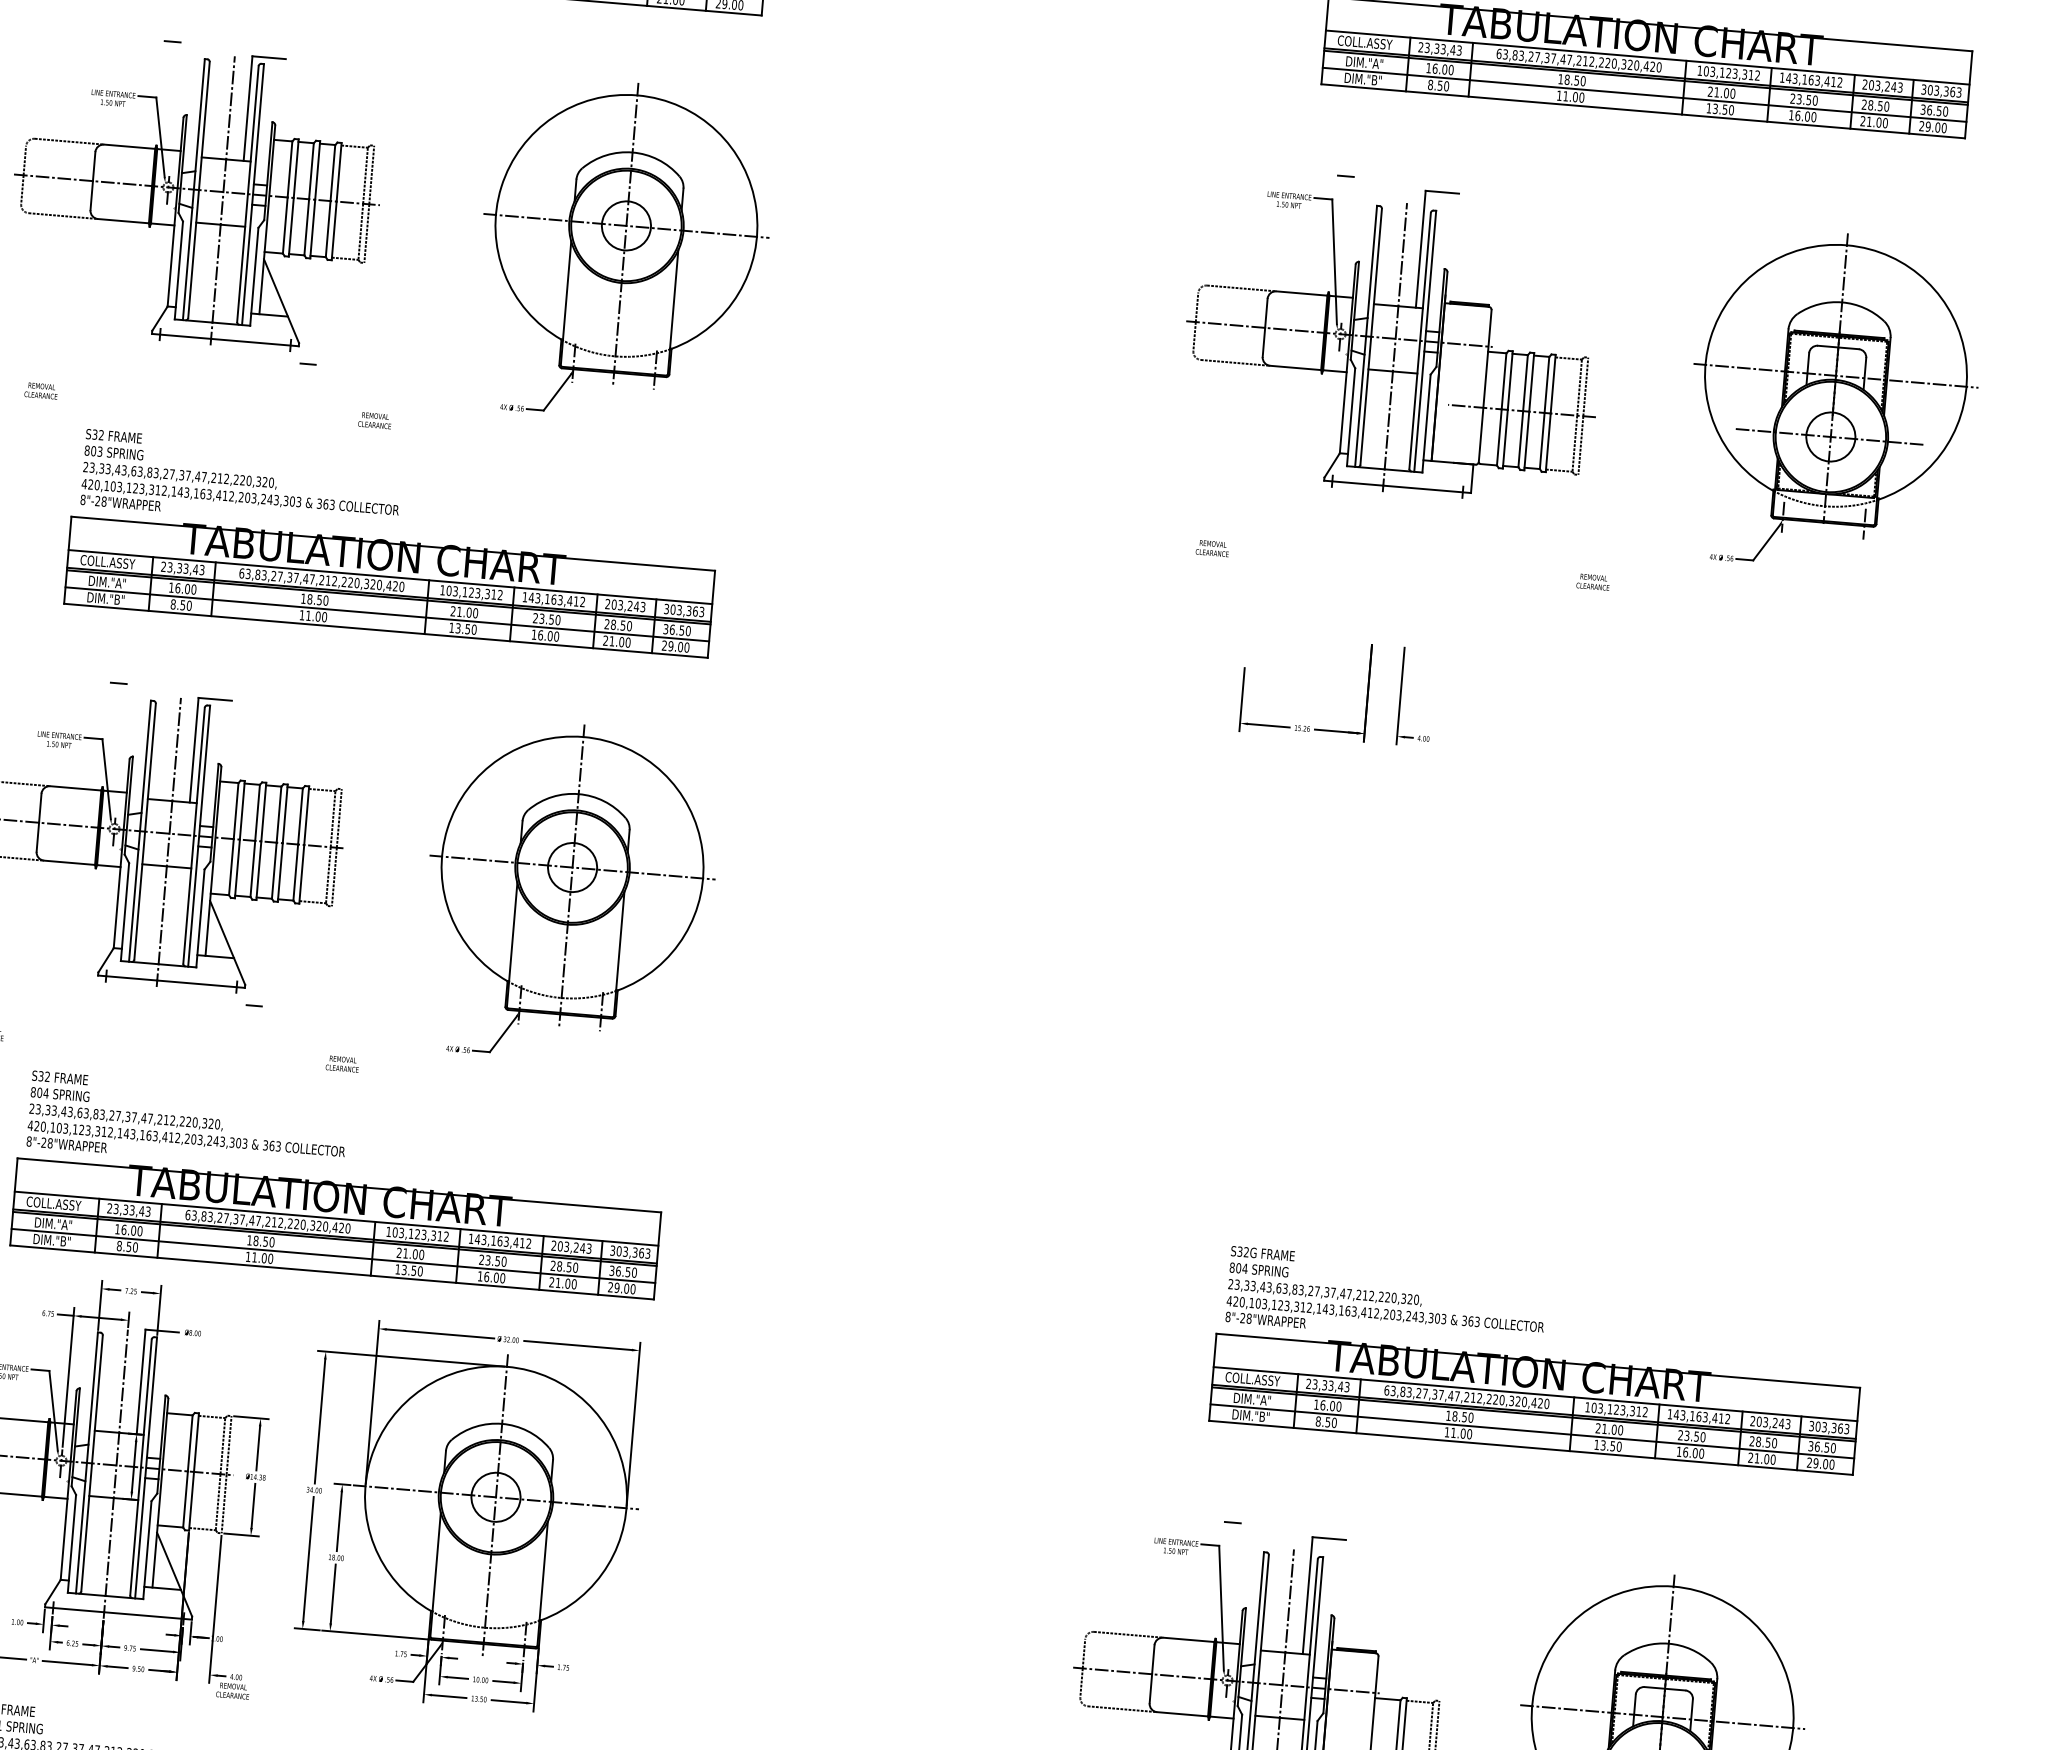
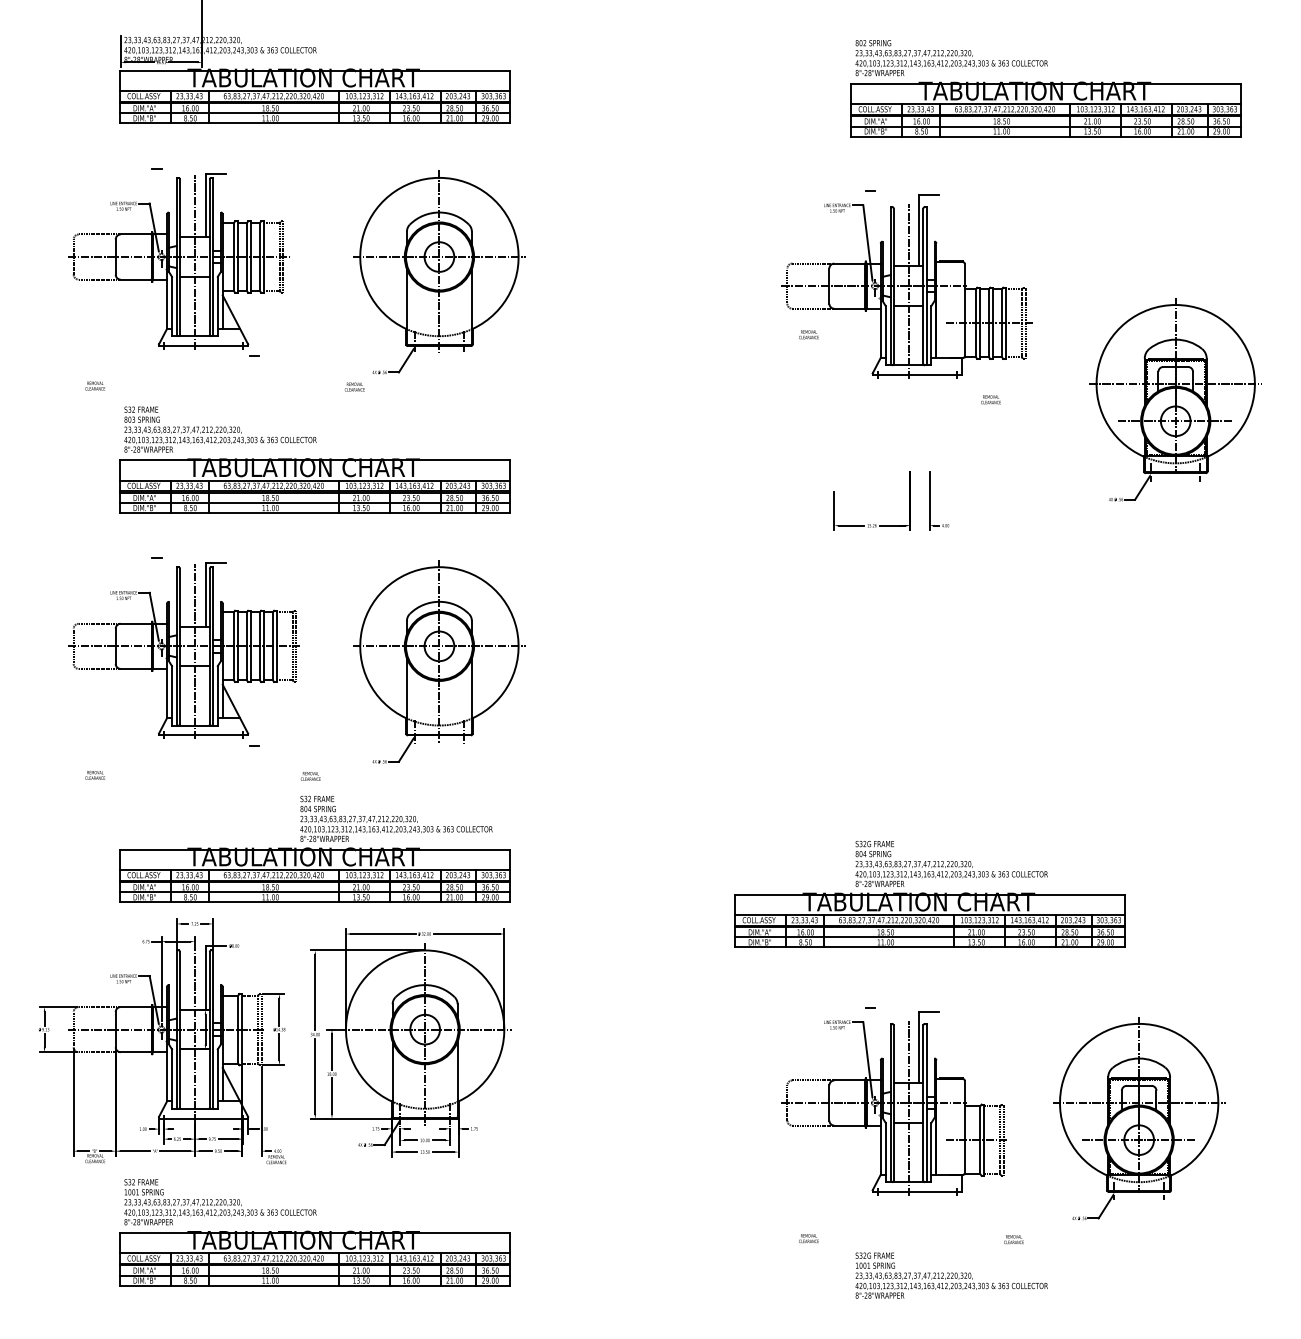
part: (1833, 401) -> (1175, 399), moved
text: (374, 419) -> (354, 386), moved
text: (1211, 548) -> (808, 334), moved
text: (1592, 581) -> (990, 399), moved
text: (187, 1120) -> (396, 818), moved
part: (1533, 1401) -> (929, 919), moved

